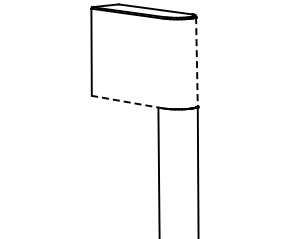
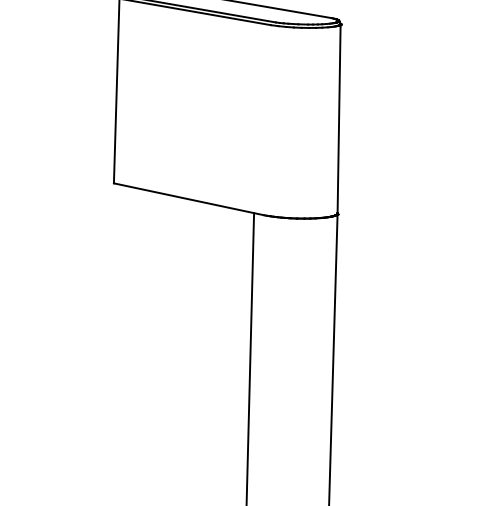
line: (196, 61) -> (338, 118), dashed -> solid
line: (126, 102) -> (186, 200), dashed -> solid

